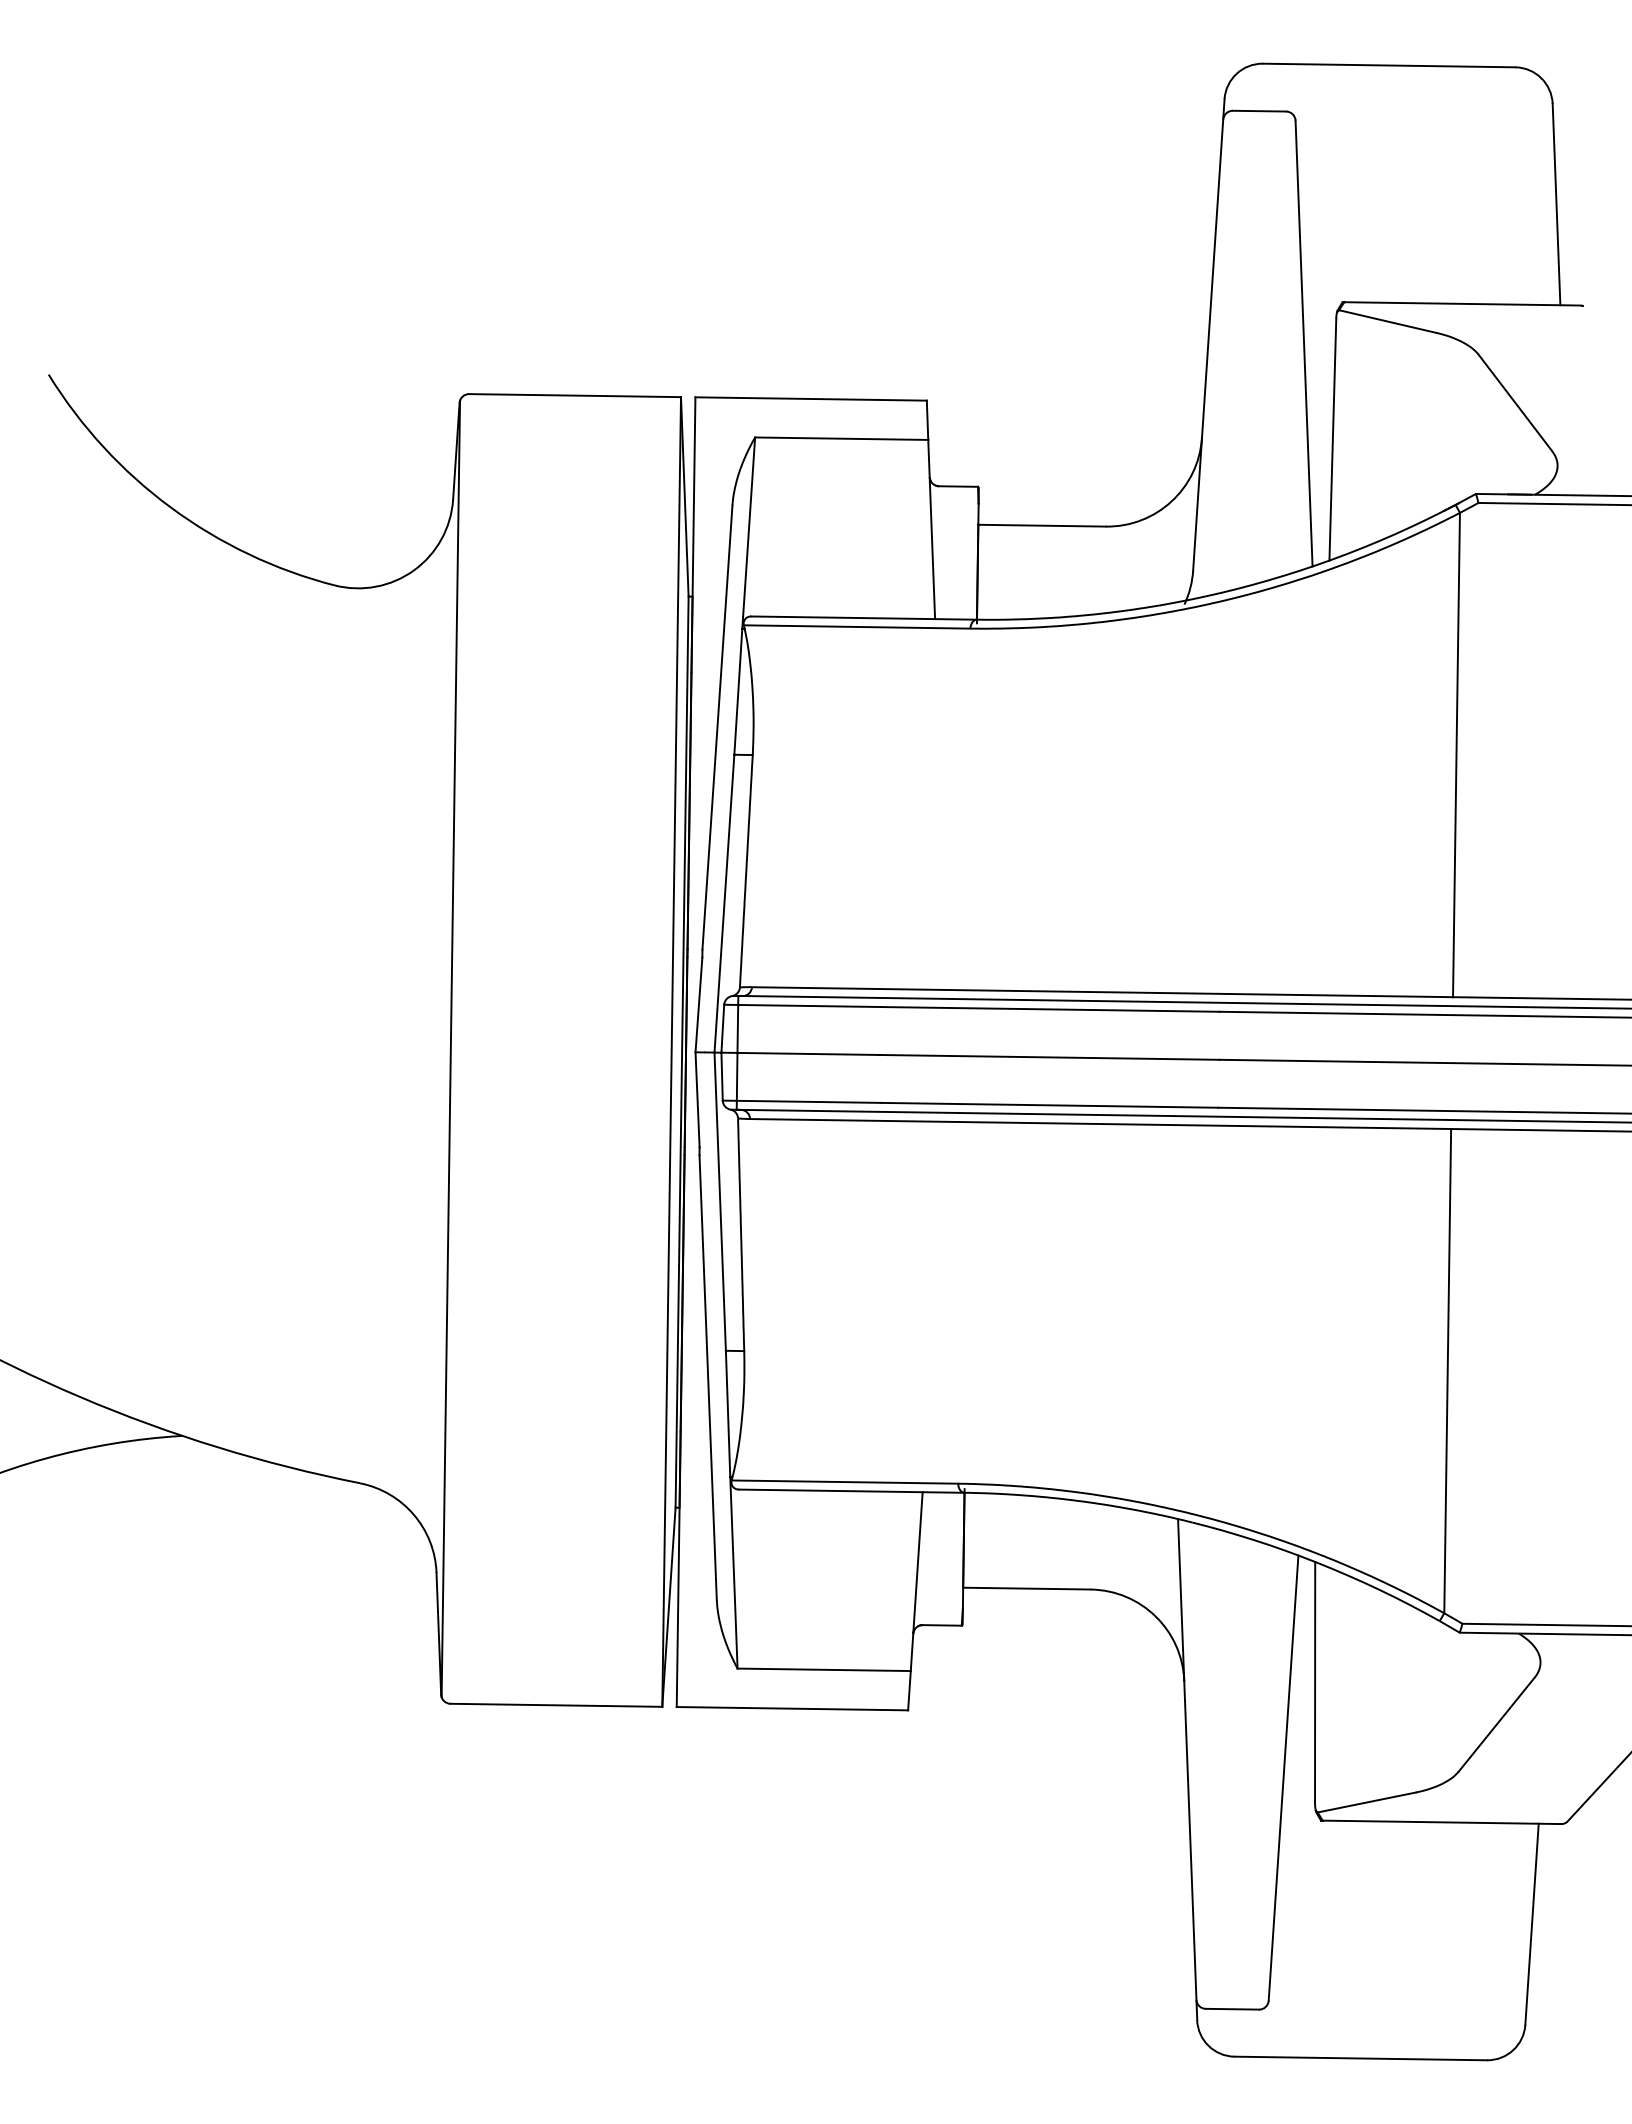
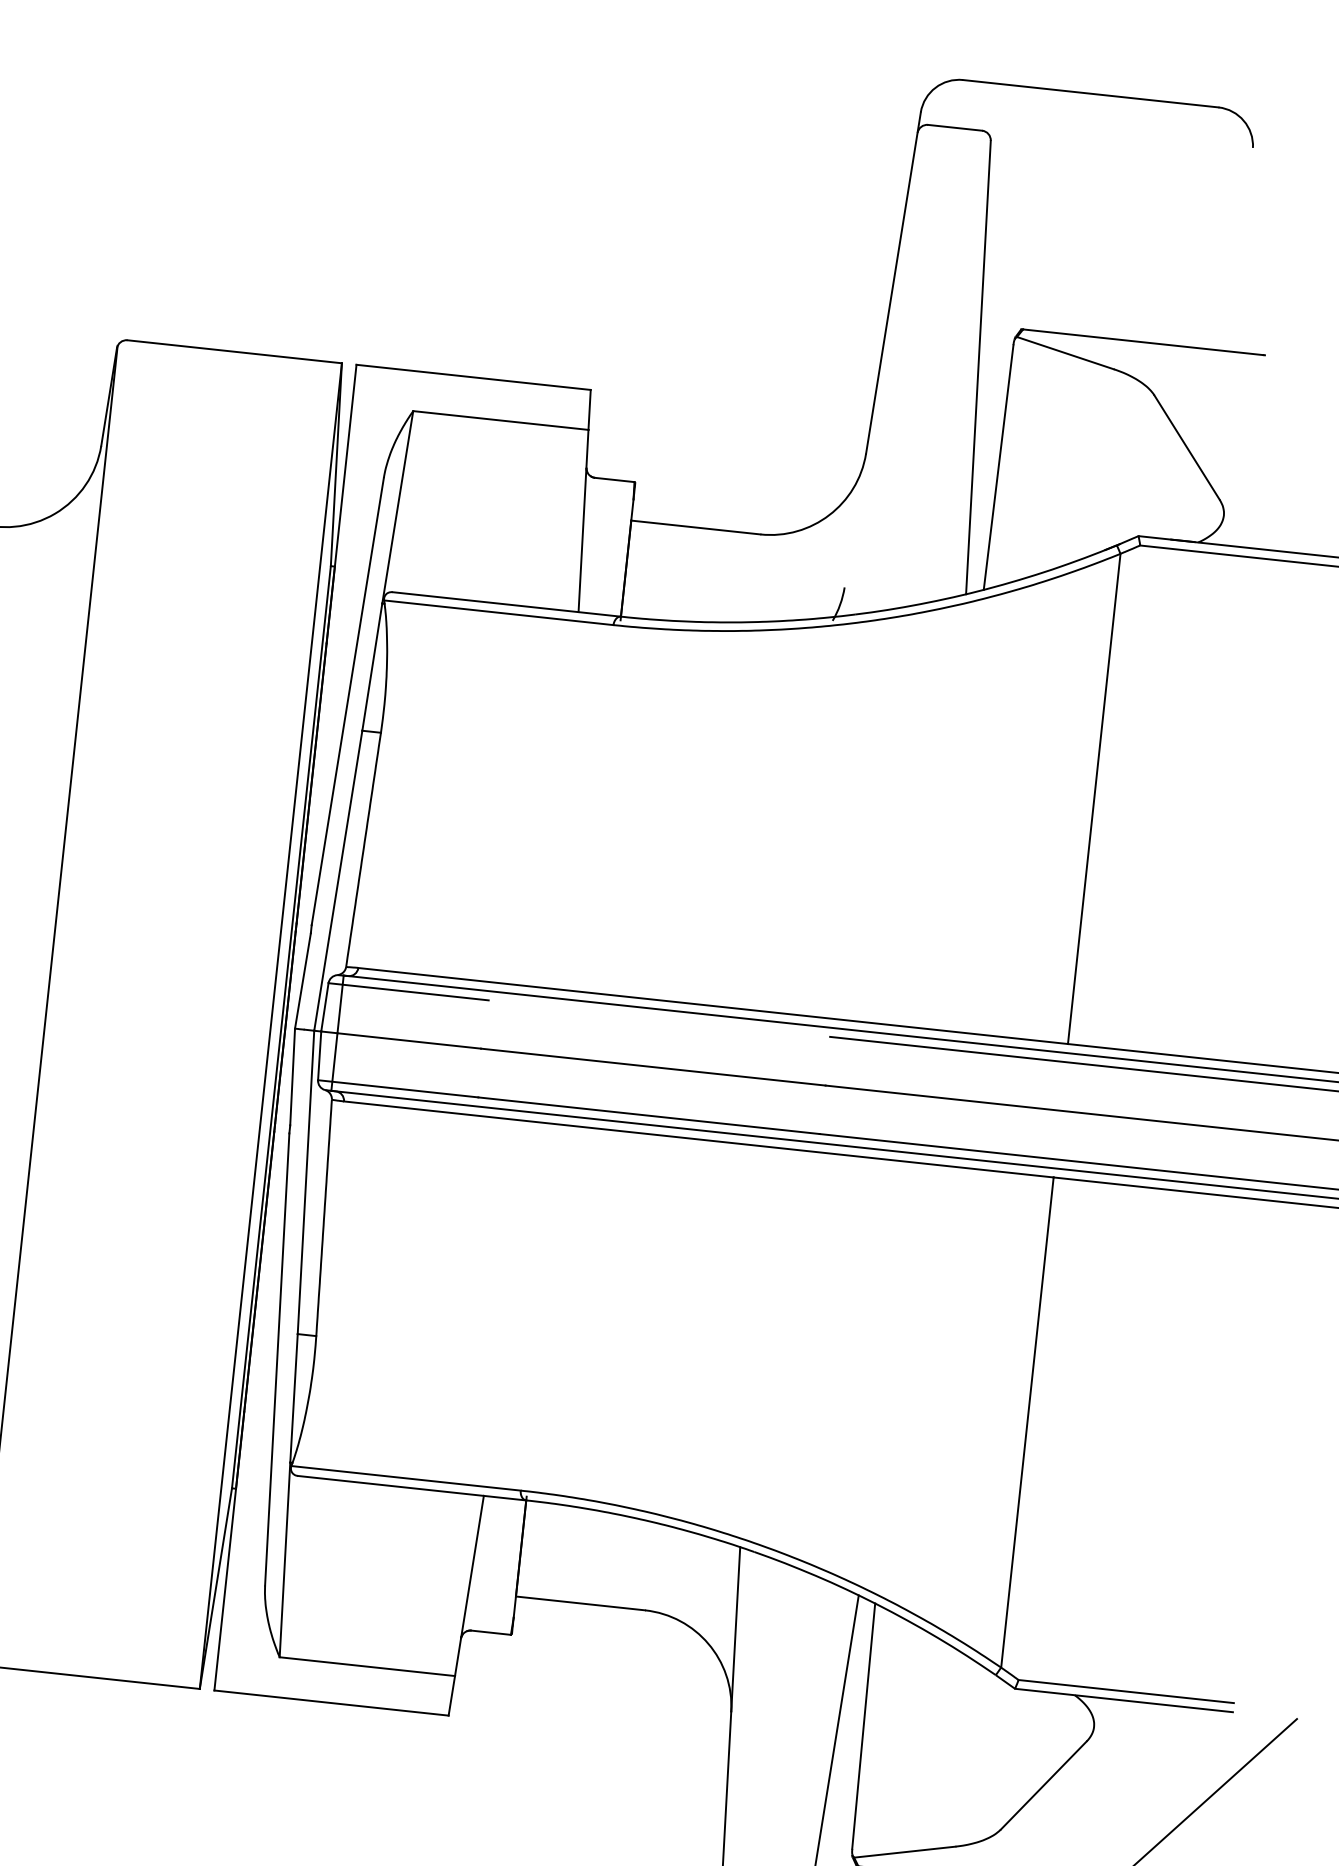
line: (1556, 204) -> (1247, 250), removed
line: (1197, 504) -> (855, 520), removed
line: (1050, 1009) -> (658, 1018), removed

